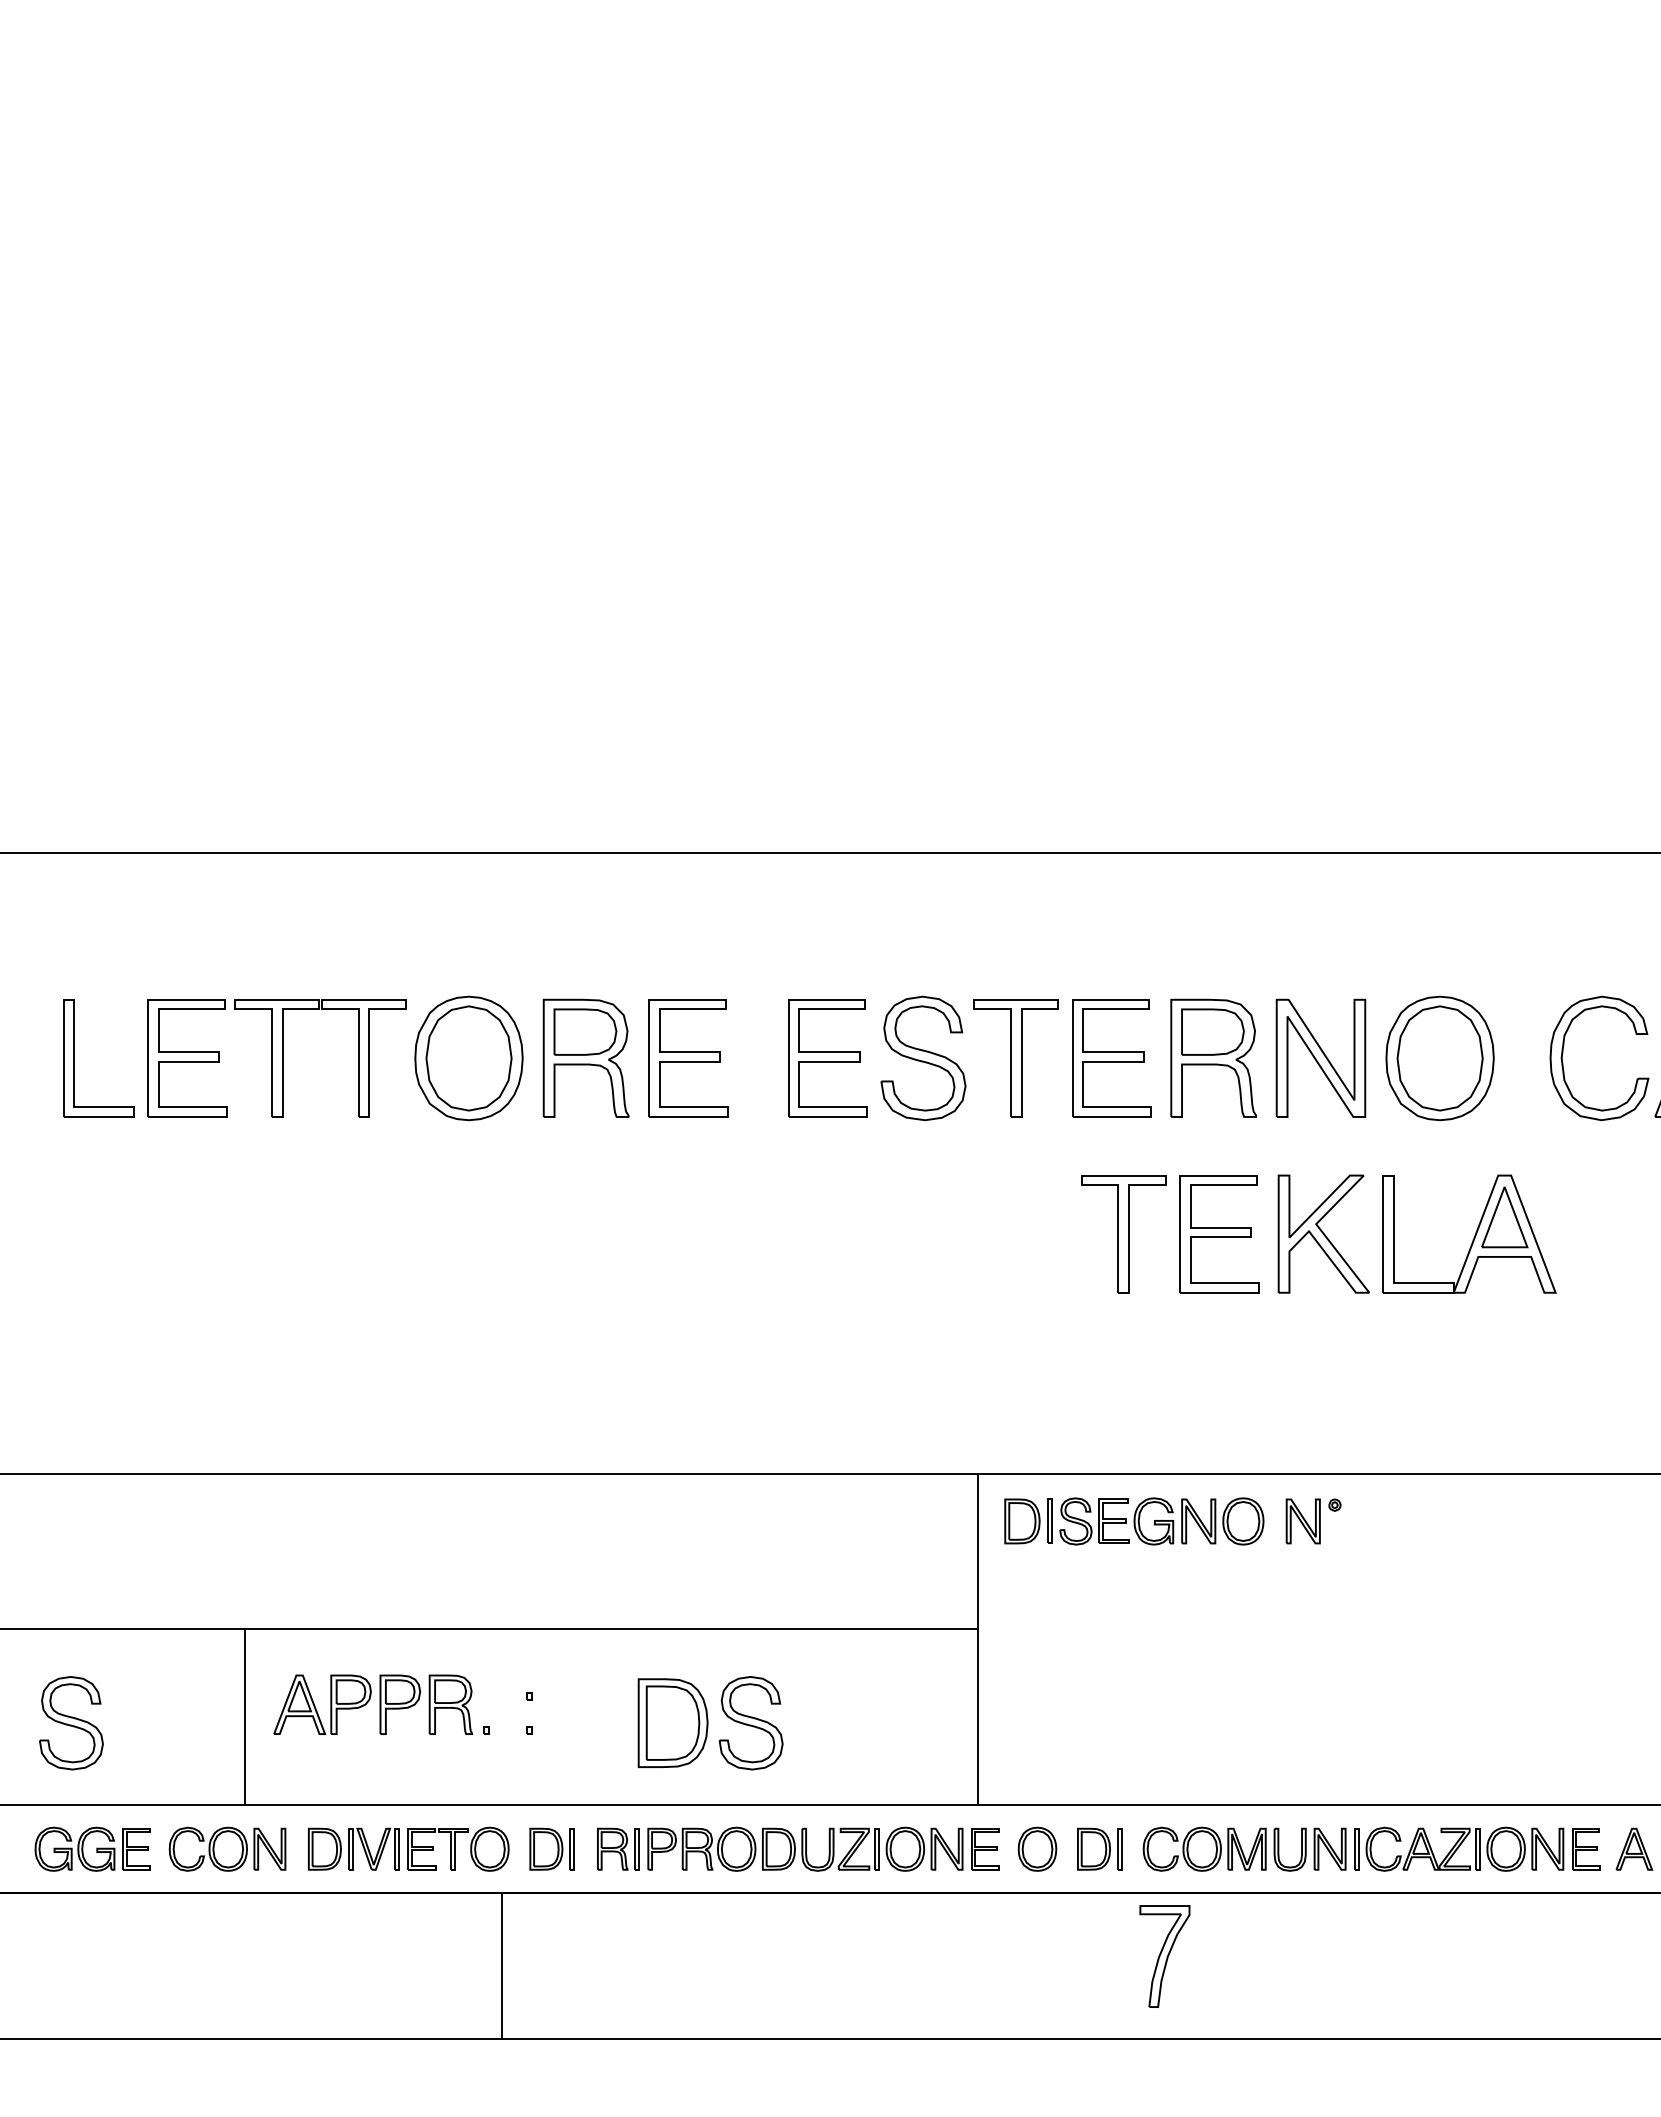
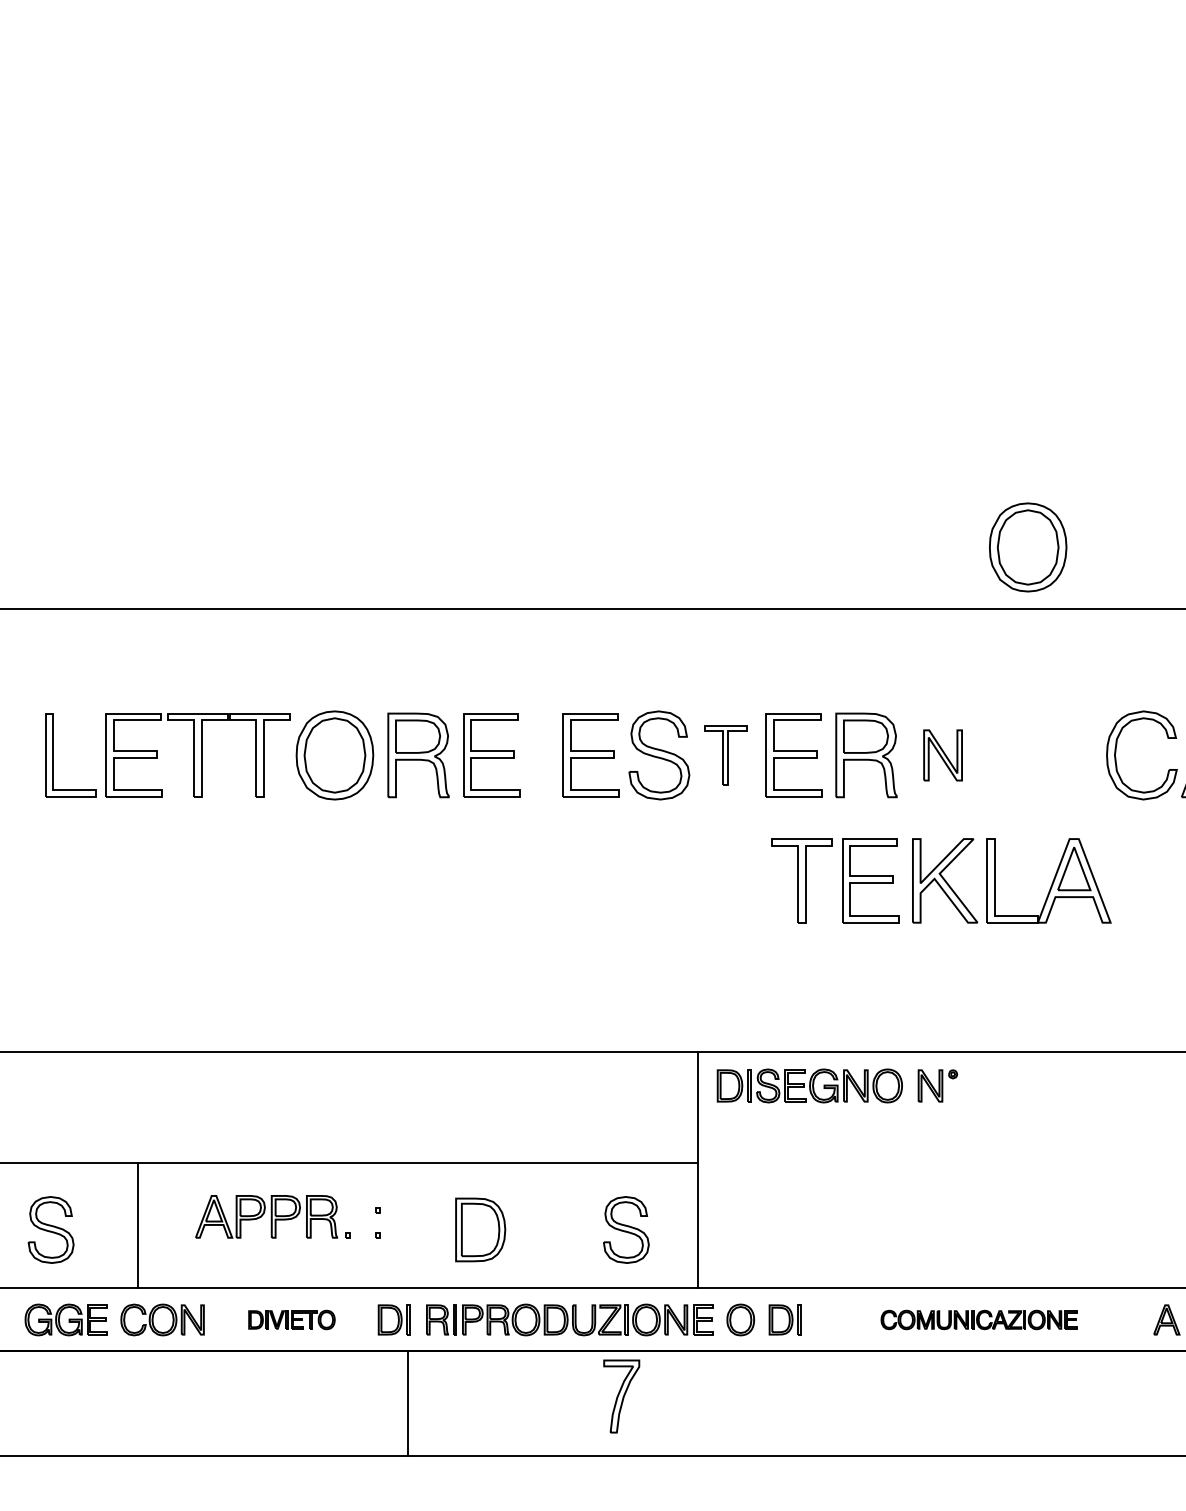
part: (1016, 1058) -> (725, 755), size x0.7
part: (1320, 1058) -> (942, 755), size x0.6
part: (1440, 1058) -> (1028, 547), moved
line: (245, 1716) -> (138, 1225), moved
part: (751, 1722) -> (626, 1229), moved
part: (408, 1848) -> (291, 1319), size x0.6
part: (1370, 1848) -> (978, 1319), size x0.6
part: (1164, 1956) -> (621, 1396), moved
line: (501, 1964) -> (408, 1402), moved

